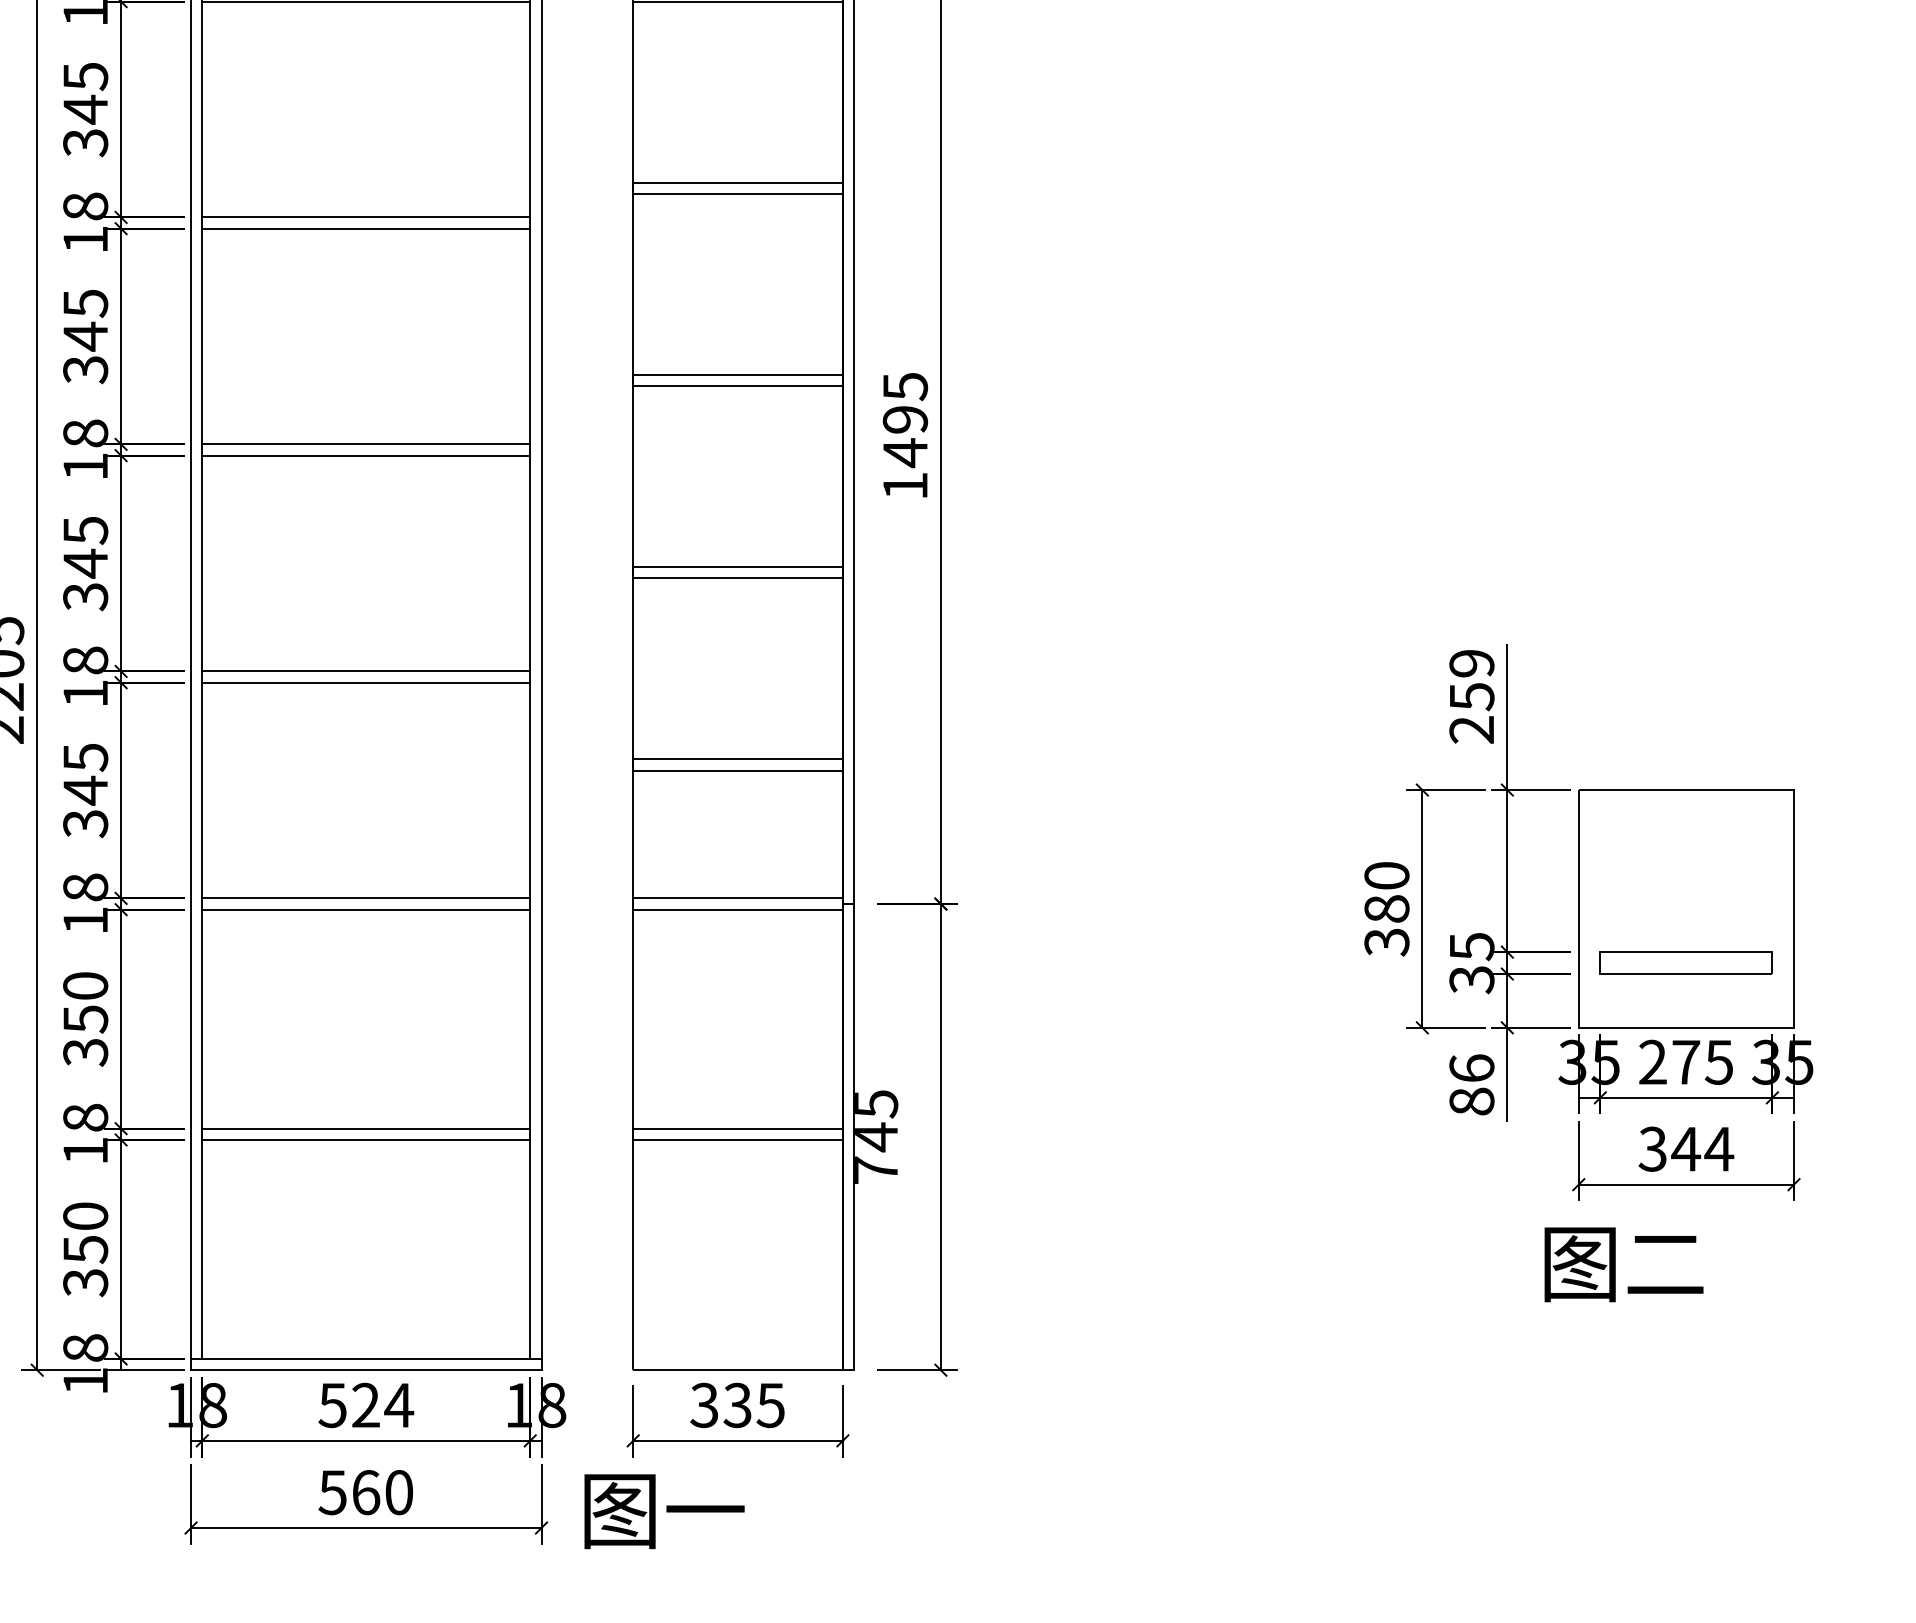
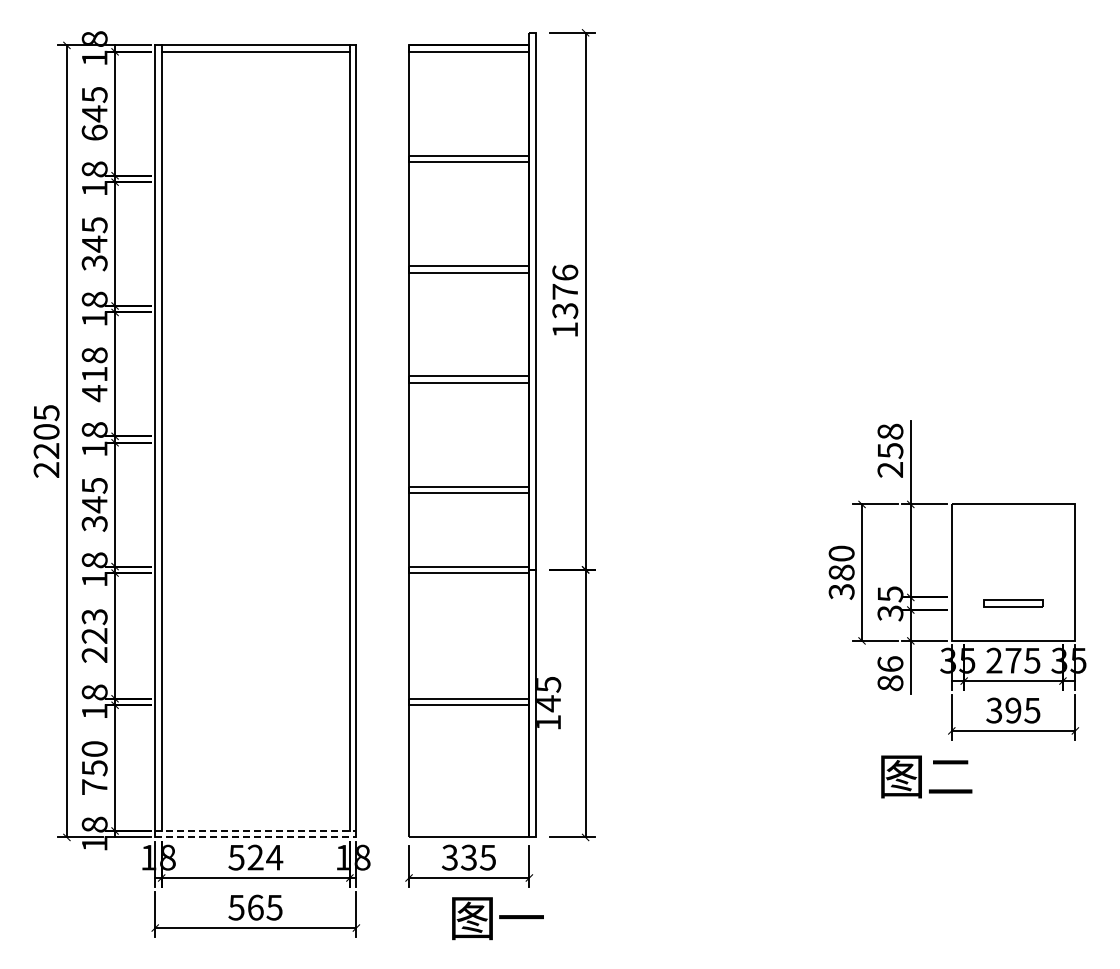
text: (85, 142) -> (94, 132), 345 -> 645
line: (365, 217) -> (255, 175), removed
line: (365, 229) -> (255, 182), removed
text: (905, 419) -> (565, 291), 1495 -> 1376
line: (365, 445) -> (255, 306), removed
line: (365, 455) -> (255, 312), removed
text: (85, 563) -> (94, 374), 345 -> 418
text: (1471, 663) -> (890, 431), 259 -> 258
line: (365, 671) -> (255, 436), removed
line: (365, 682) -> (255, 442), removed
line: (365, 898) -> (255, 566), removed
line: (365, 910) -> (255, 573), removed
part: (1686, 962) -> (1013, 603), size x0.6
text: (85, 1020) -> (94, 636), 350 -> 223
line: (365, 1128) -> (255, 698), removed
line: (365, 1140) -> (255, 705), removed
text: (1701, 1149) -> (1022, 710), 344 -> 395
text: (876, 1169) -> (548, 722), 745 -> 145
text: (1623, 1264) -> (926, 776), moved
text: (85, 1283) -> (94, 787), 350 -> 750
line: (365, 1358) -> (255, 830), solid -> dashed
line: (365, 1370) -> (255, 837), solid -> dashed
text: (398, 1492) -> (274, 907), 560 -> 565
text: (663, 1511) -> (497, 918), moved

